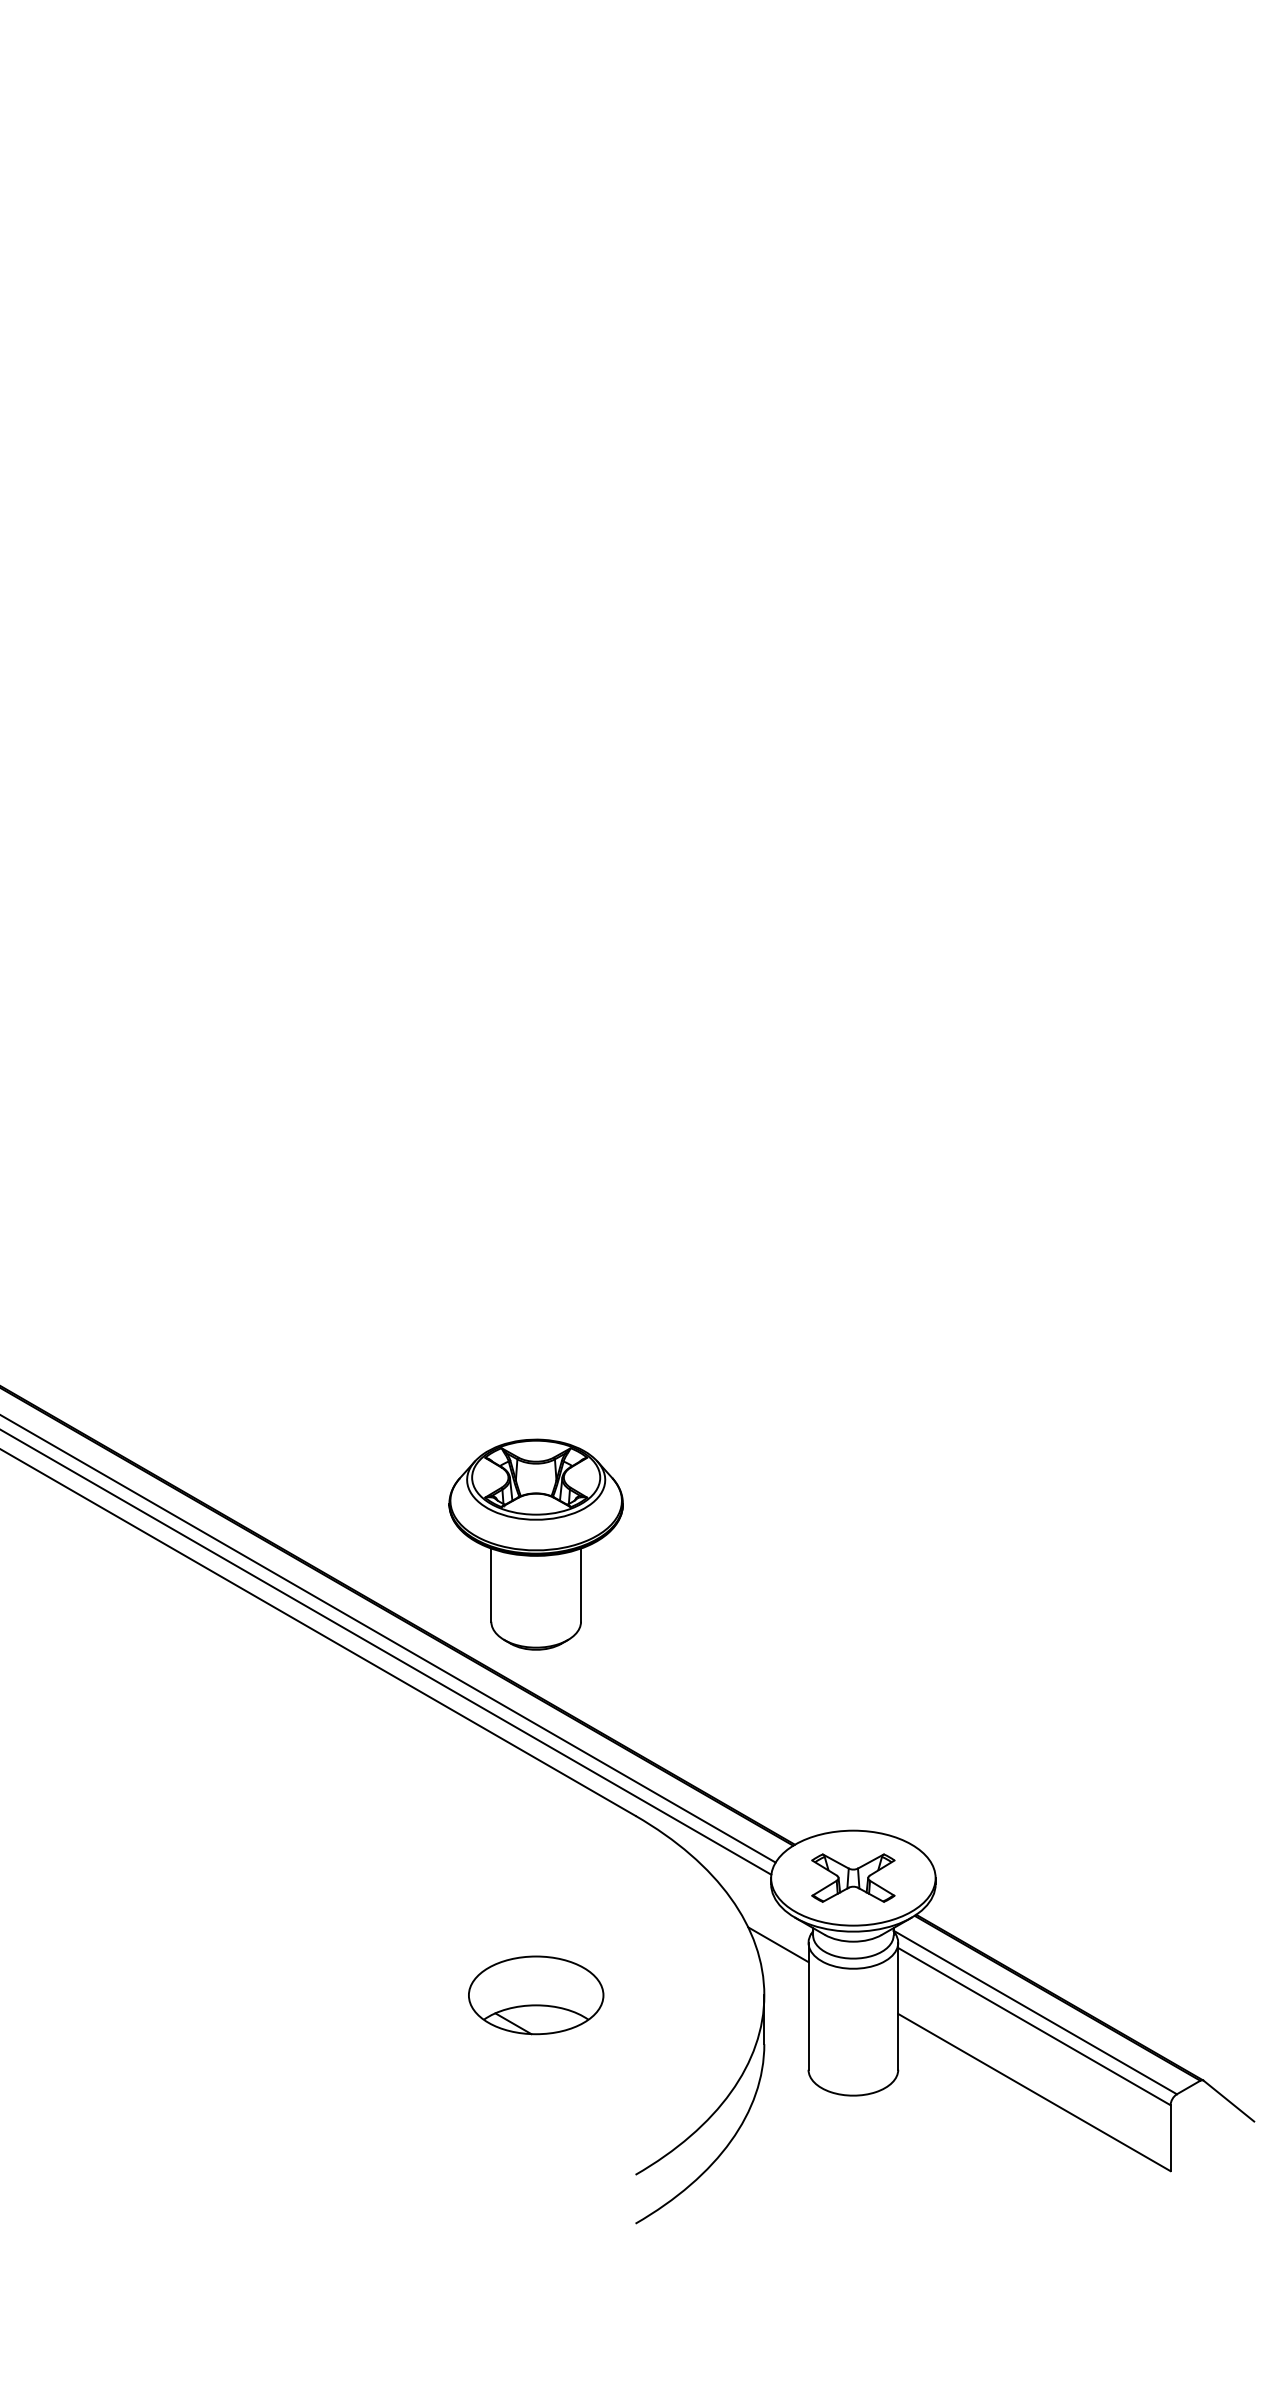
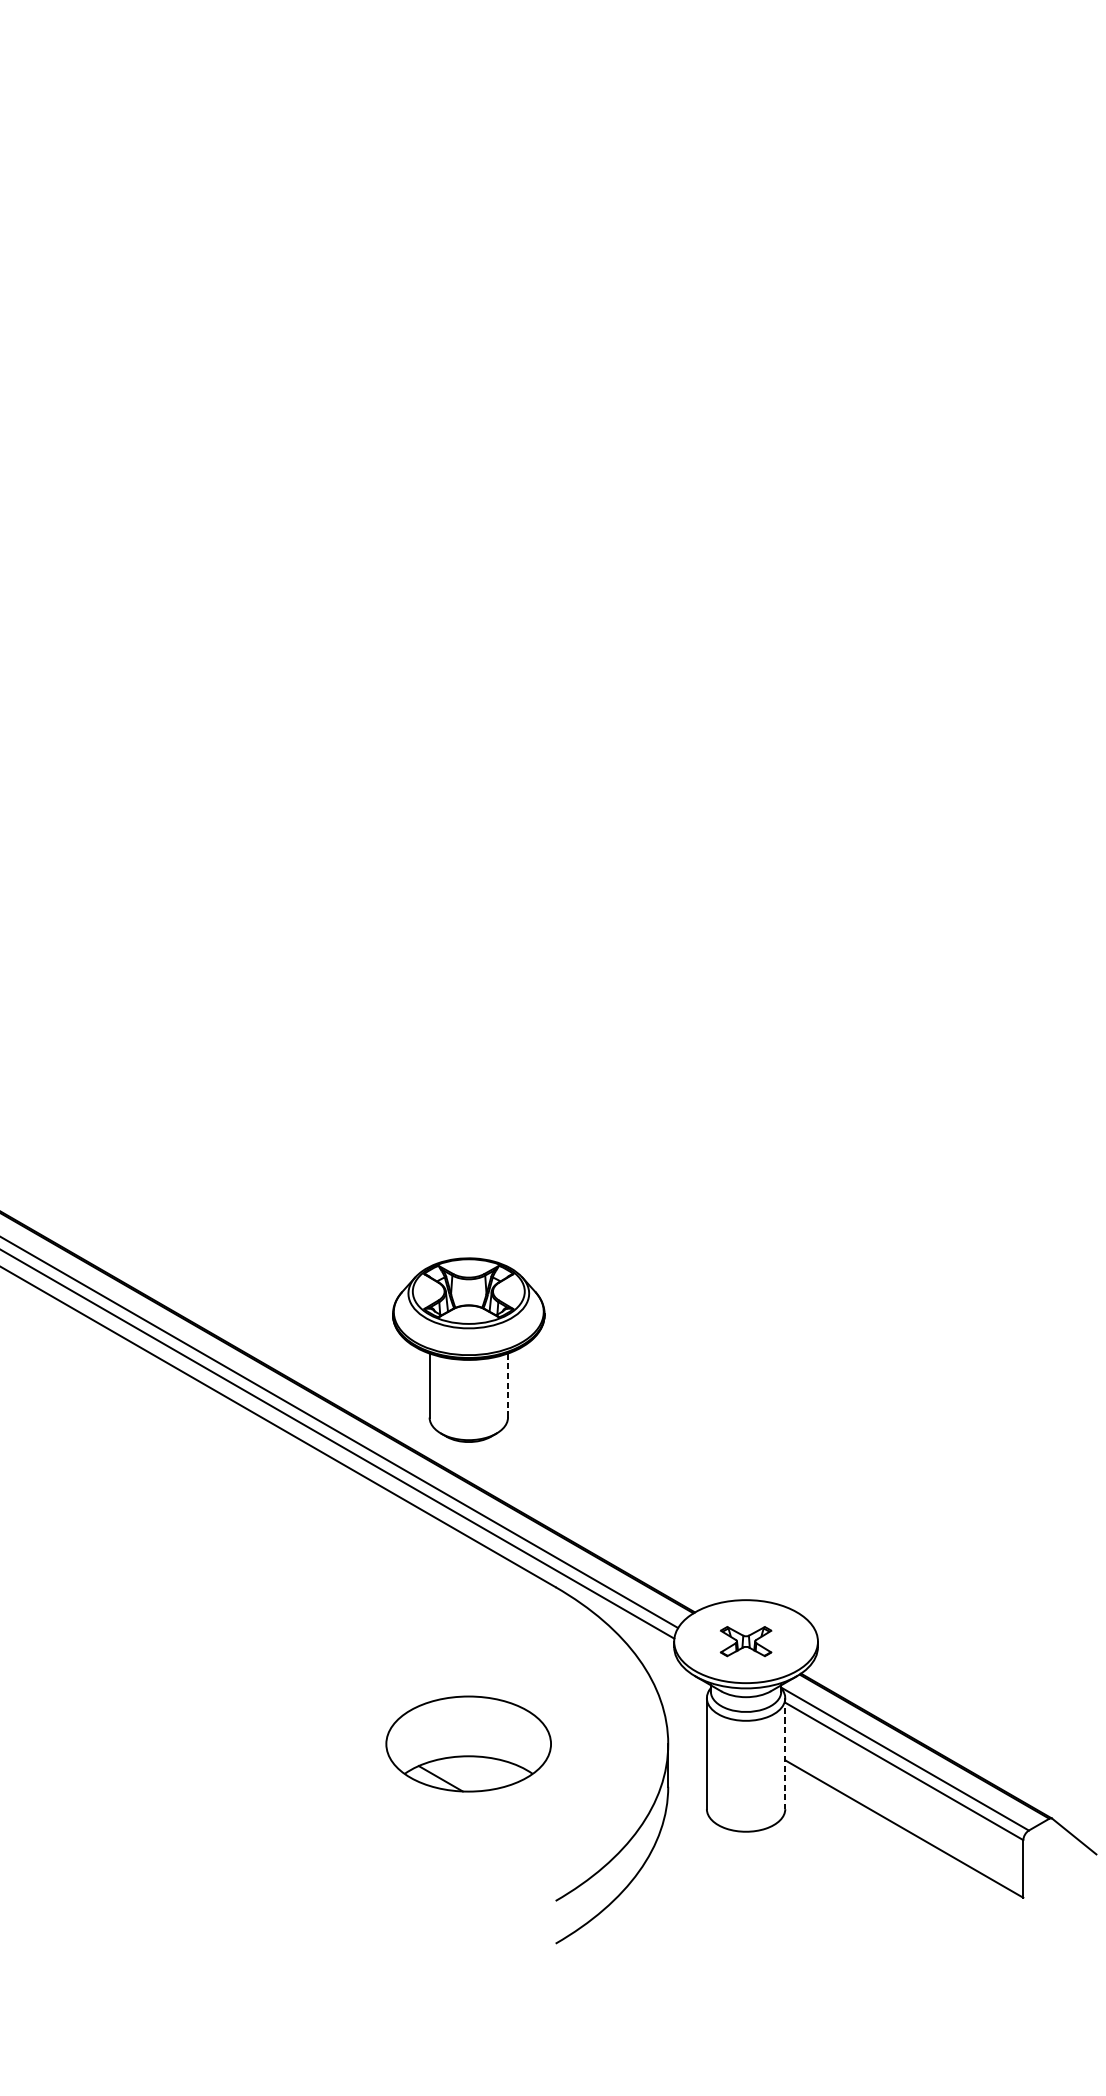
line: (581, 1585) -> (508, 1385), solid -> dashed
part: (853, 1877) -> (746, 1641), size x0.7
line: (778, 1944) -> (680, 1699), removed
part: (536, 1995) -> (469, 1744), size x1.4
line: (898, 2006) -> (785, 1753), solid -> dashed

